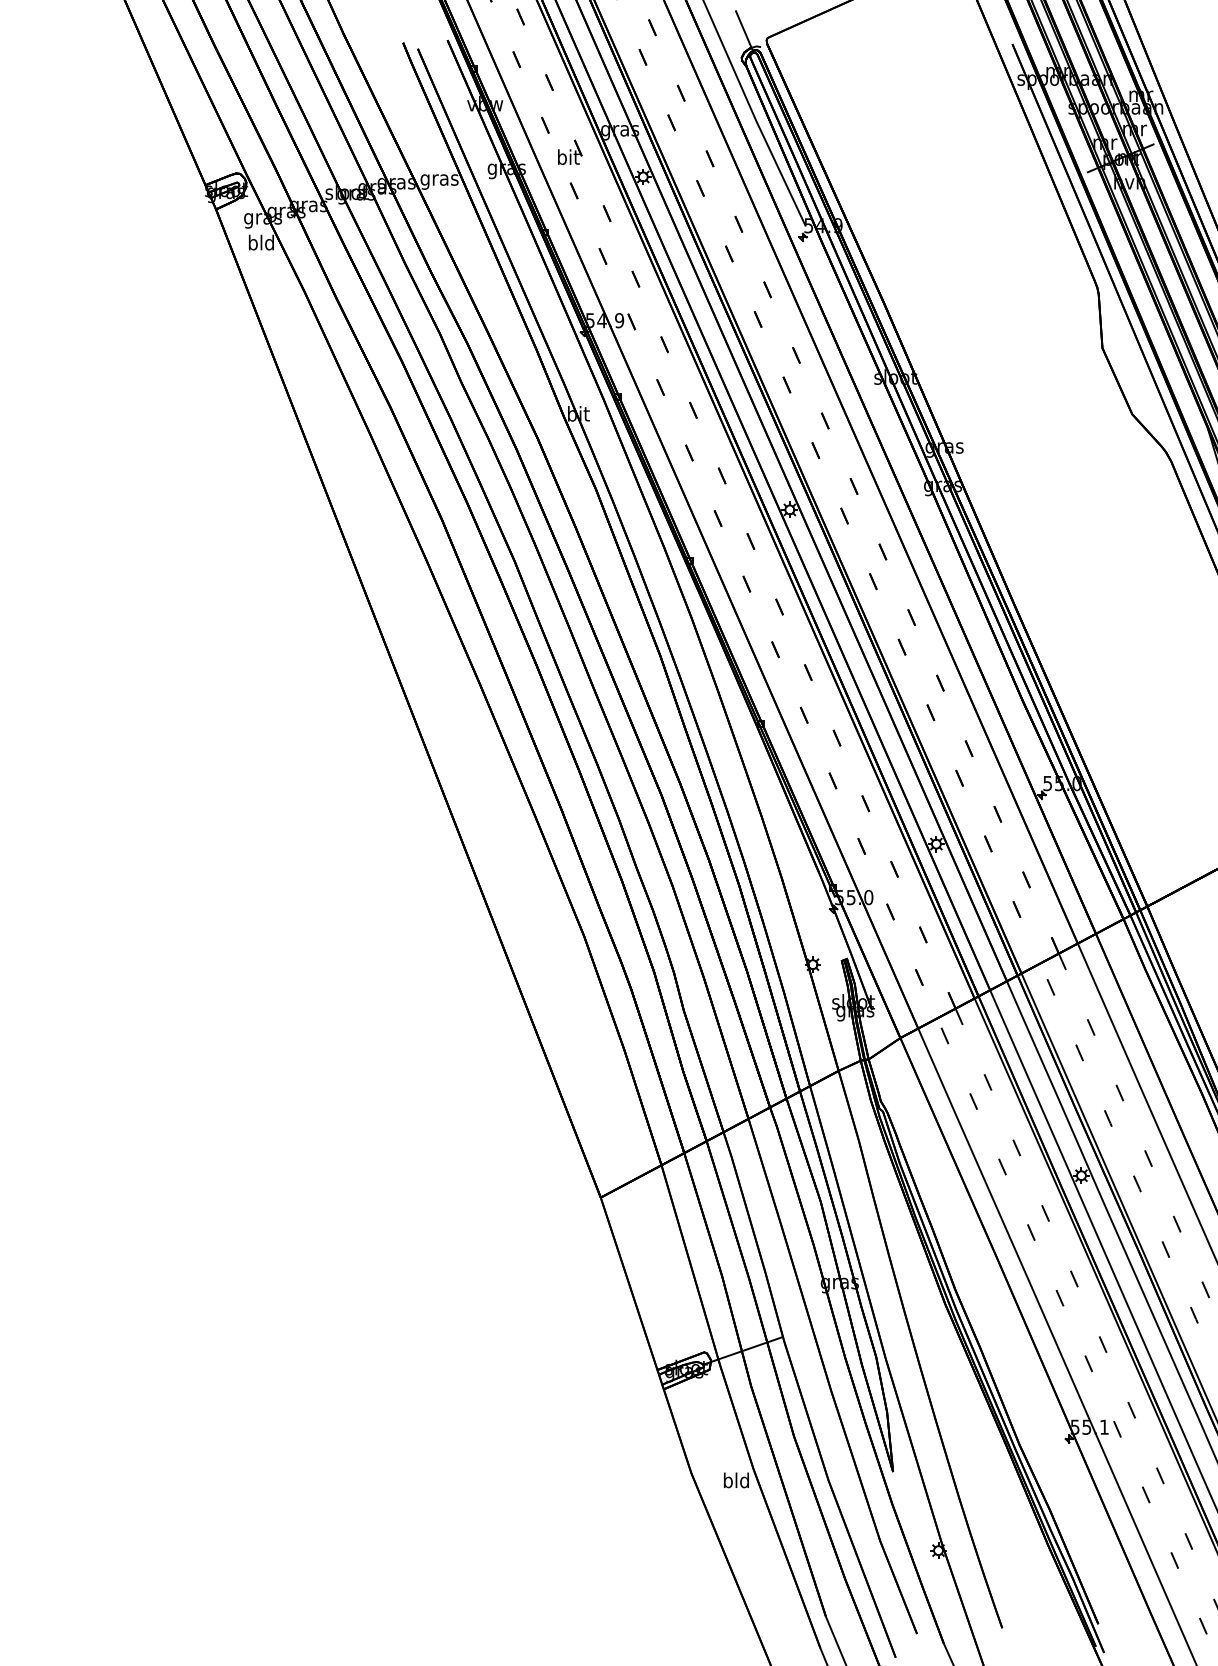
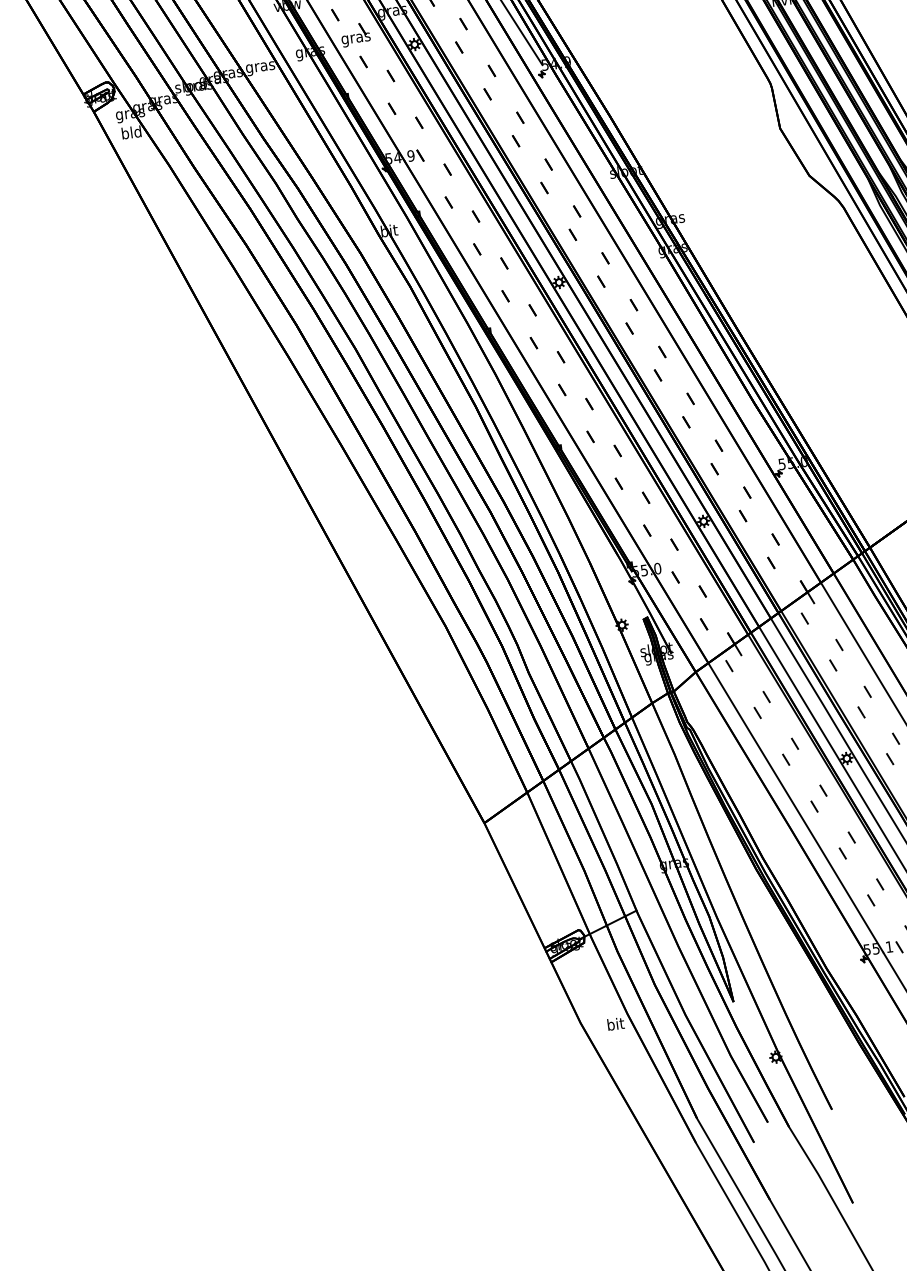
text: (568, 158) -> (356, 38), bit -> gras
text: (736, 1480) -> (615, 1024), bld -> bit

